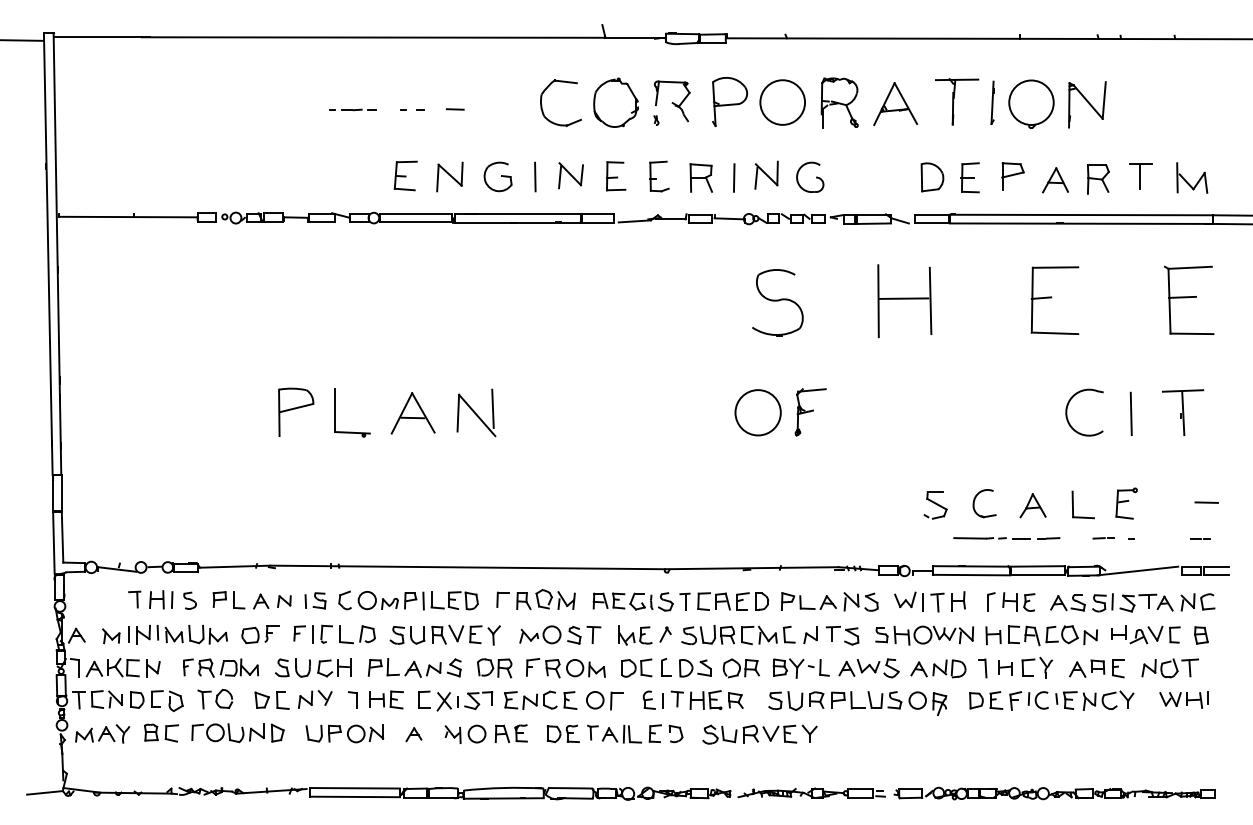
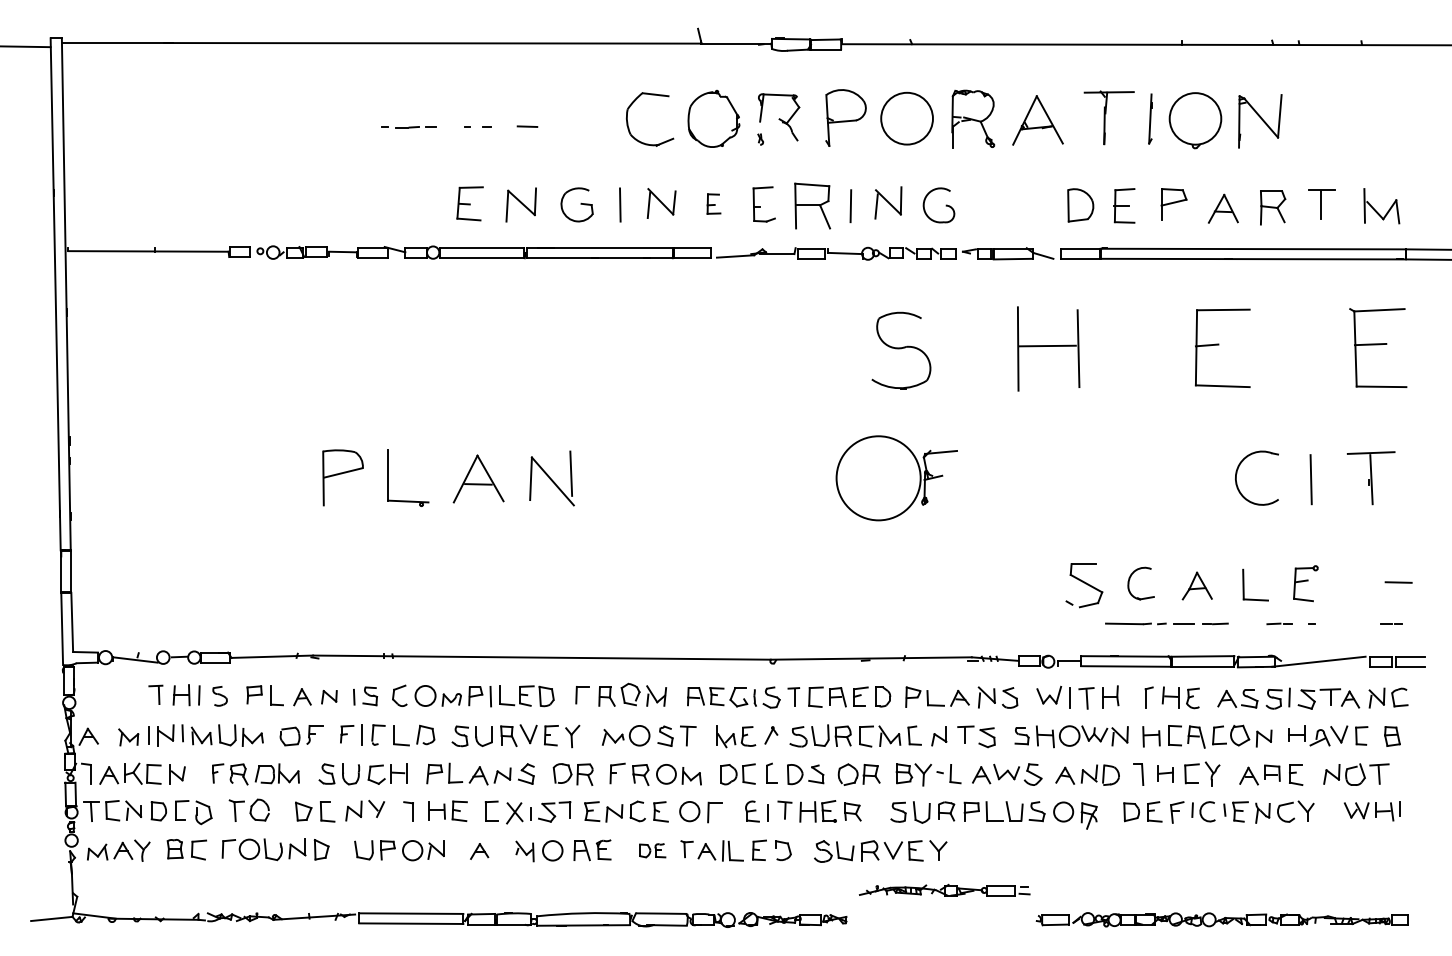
part: (615, 175) -> (713, 203), size x0.6
part: (701, 178) -> (812, 206), size x1.4
circle: (758, 412) -> (878, 478), size x1.6
part: (935, 505) -> (1084, 585), size x1.4
part: (563, 733) -> (652, 850), size x0.7
part: (811, 792) -> (944, 889), moved

